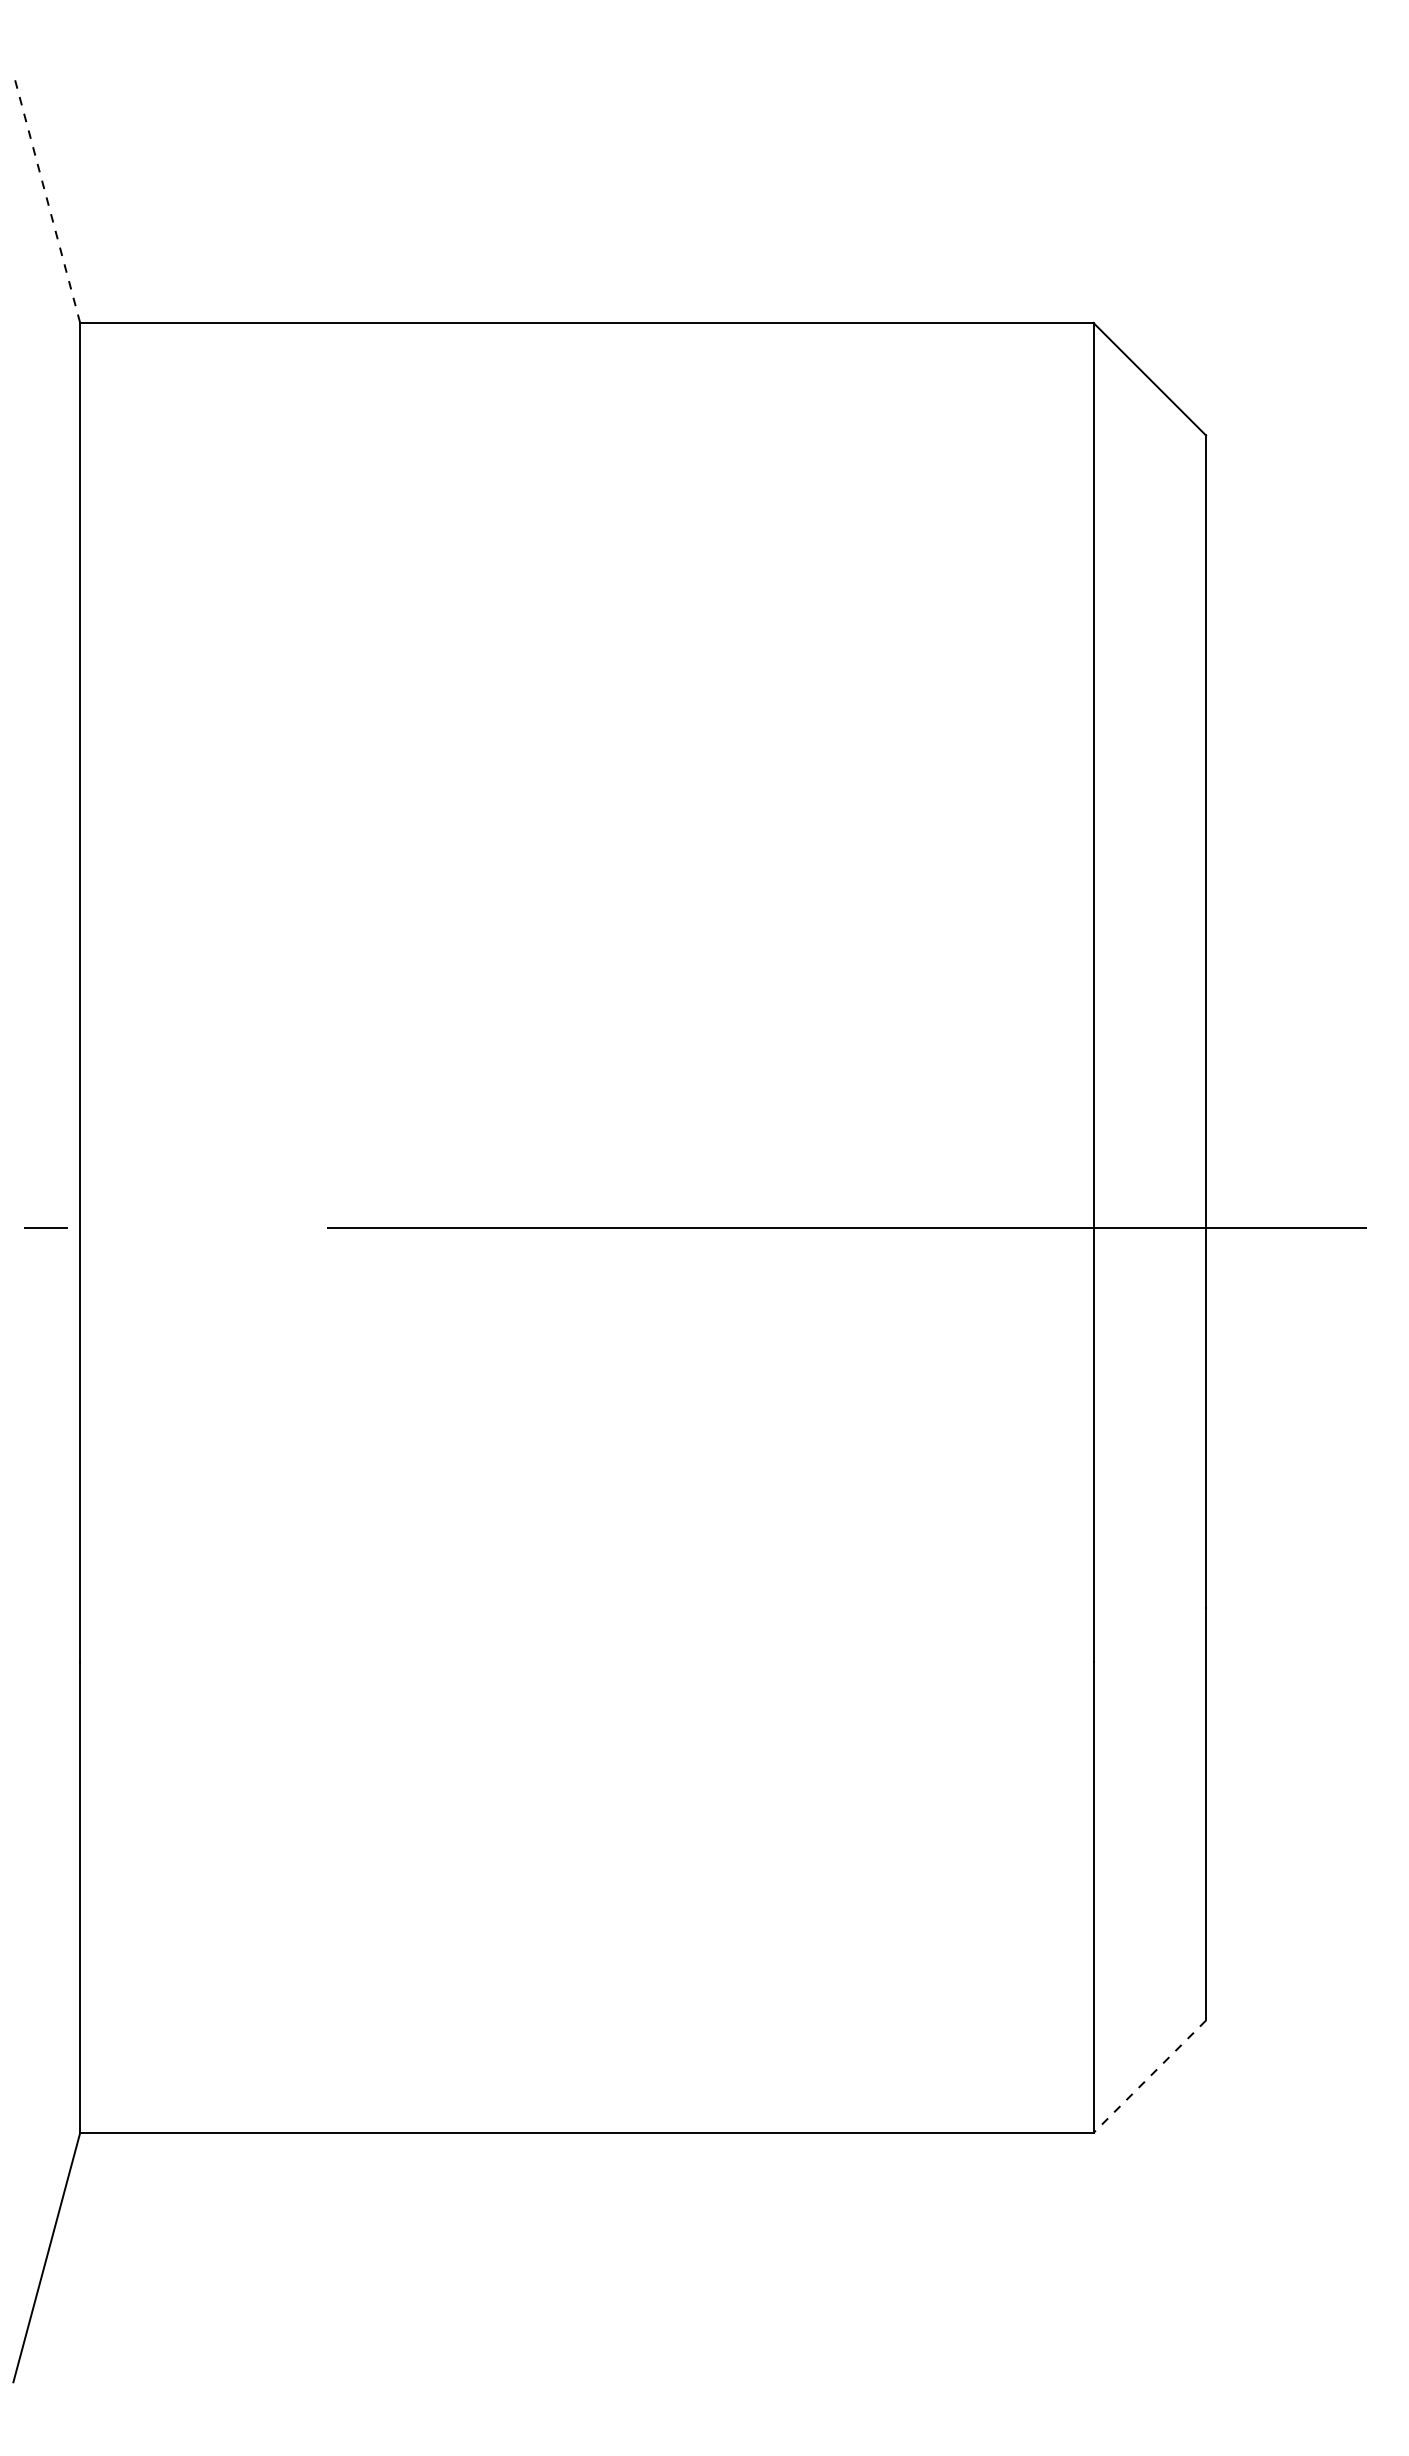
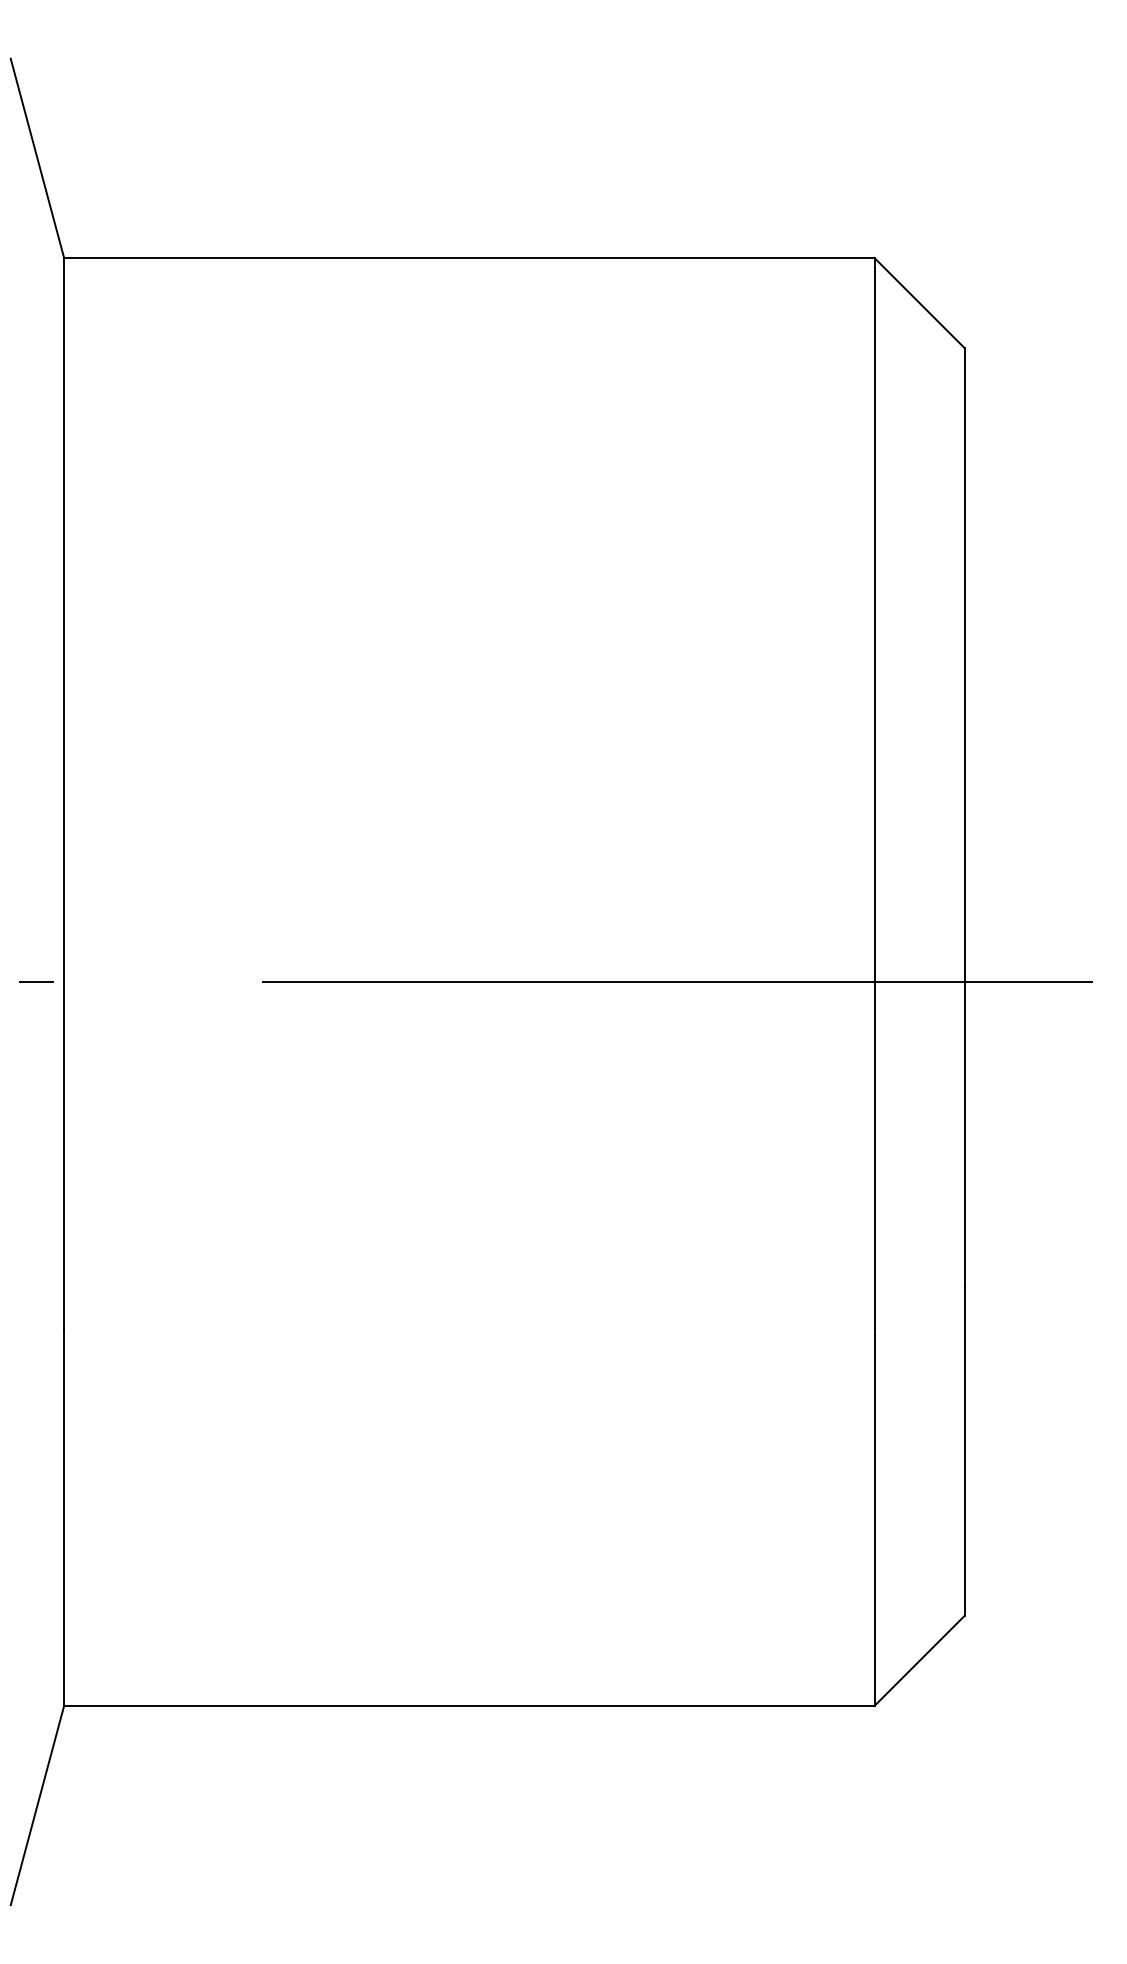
line: (46, 197) -> (37, 157), dashed -> solid
line: (1149, 2076) -> (919, 1660), dashed -> solid

